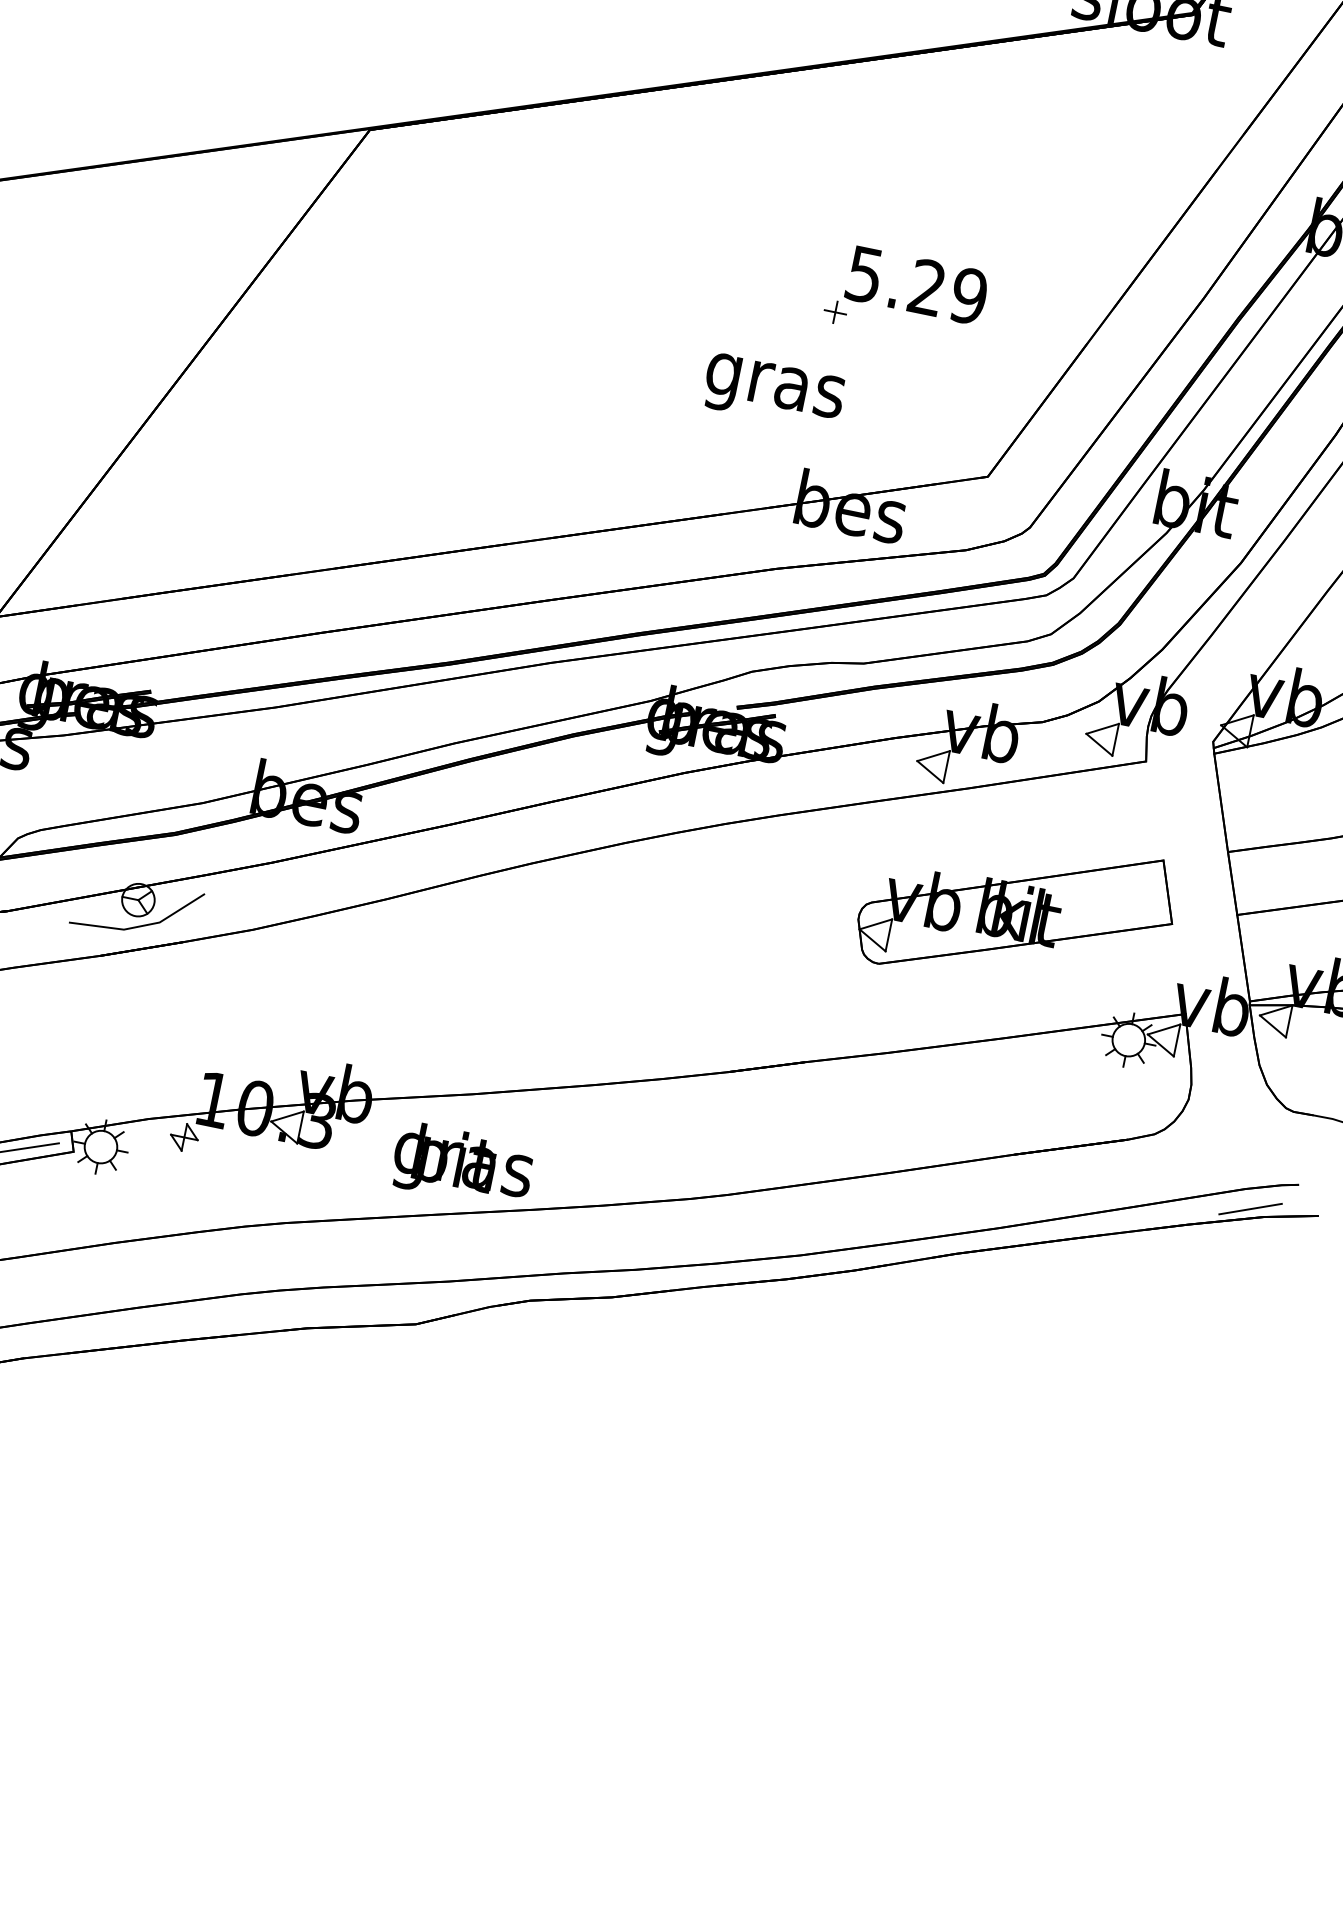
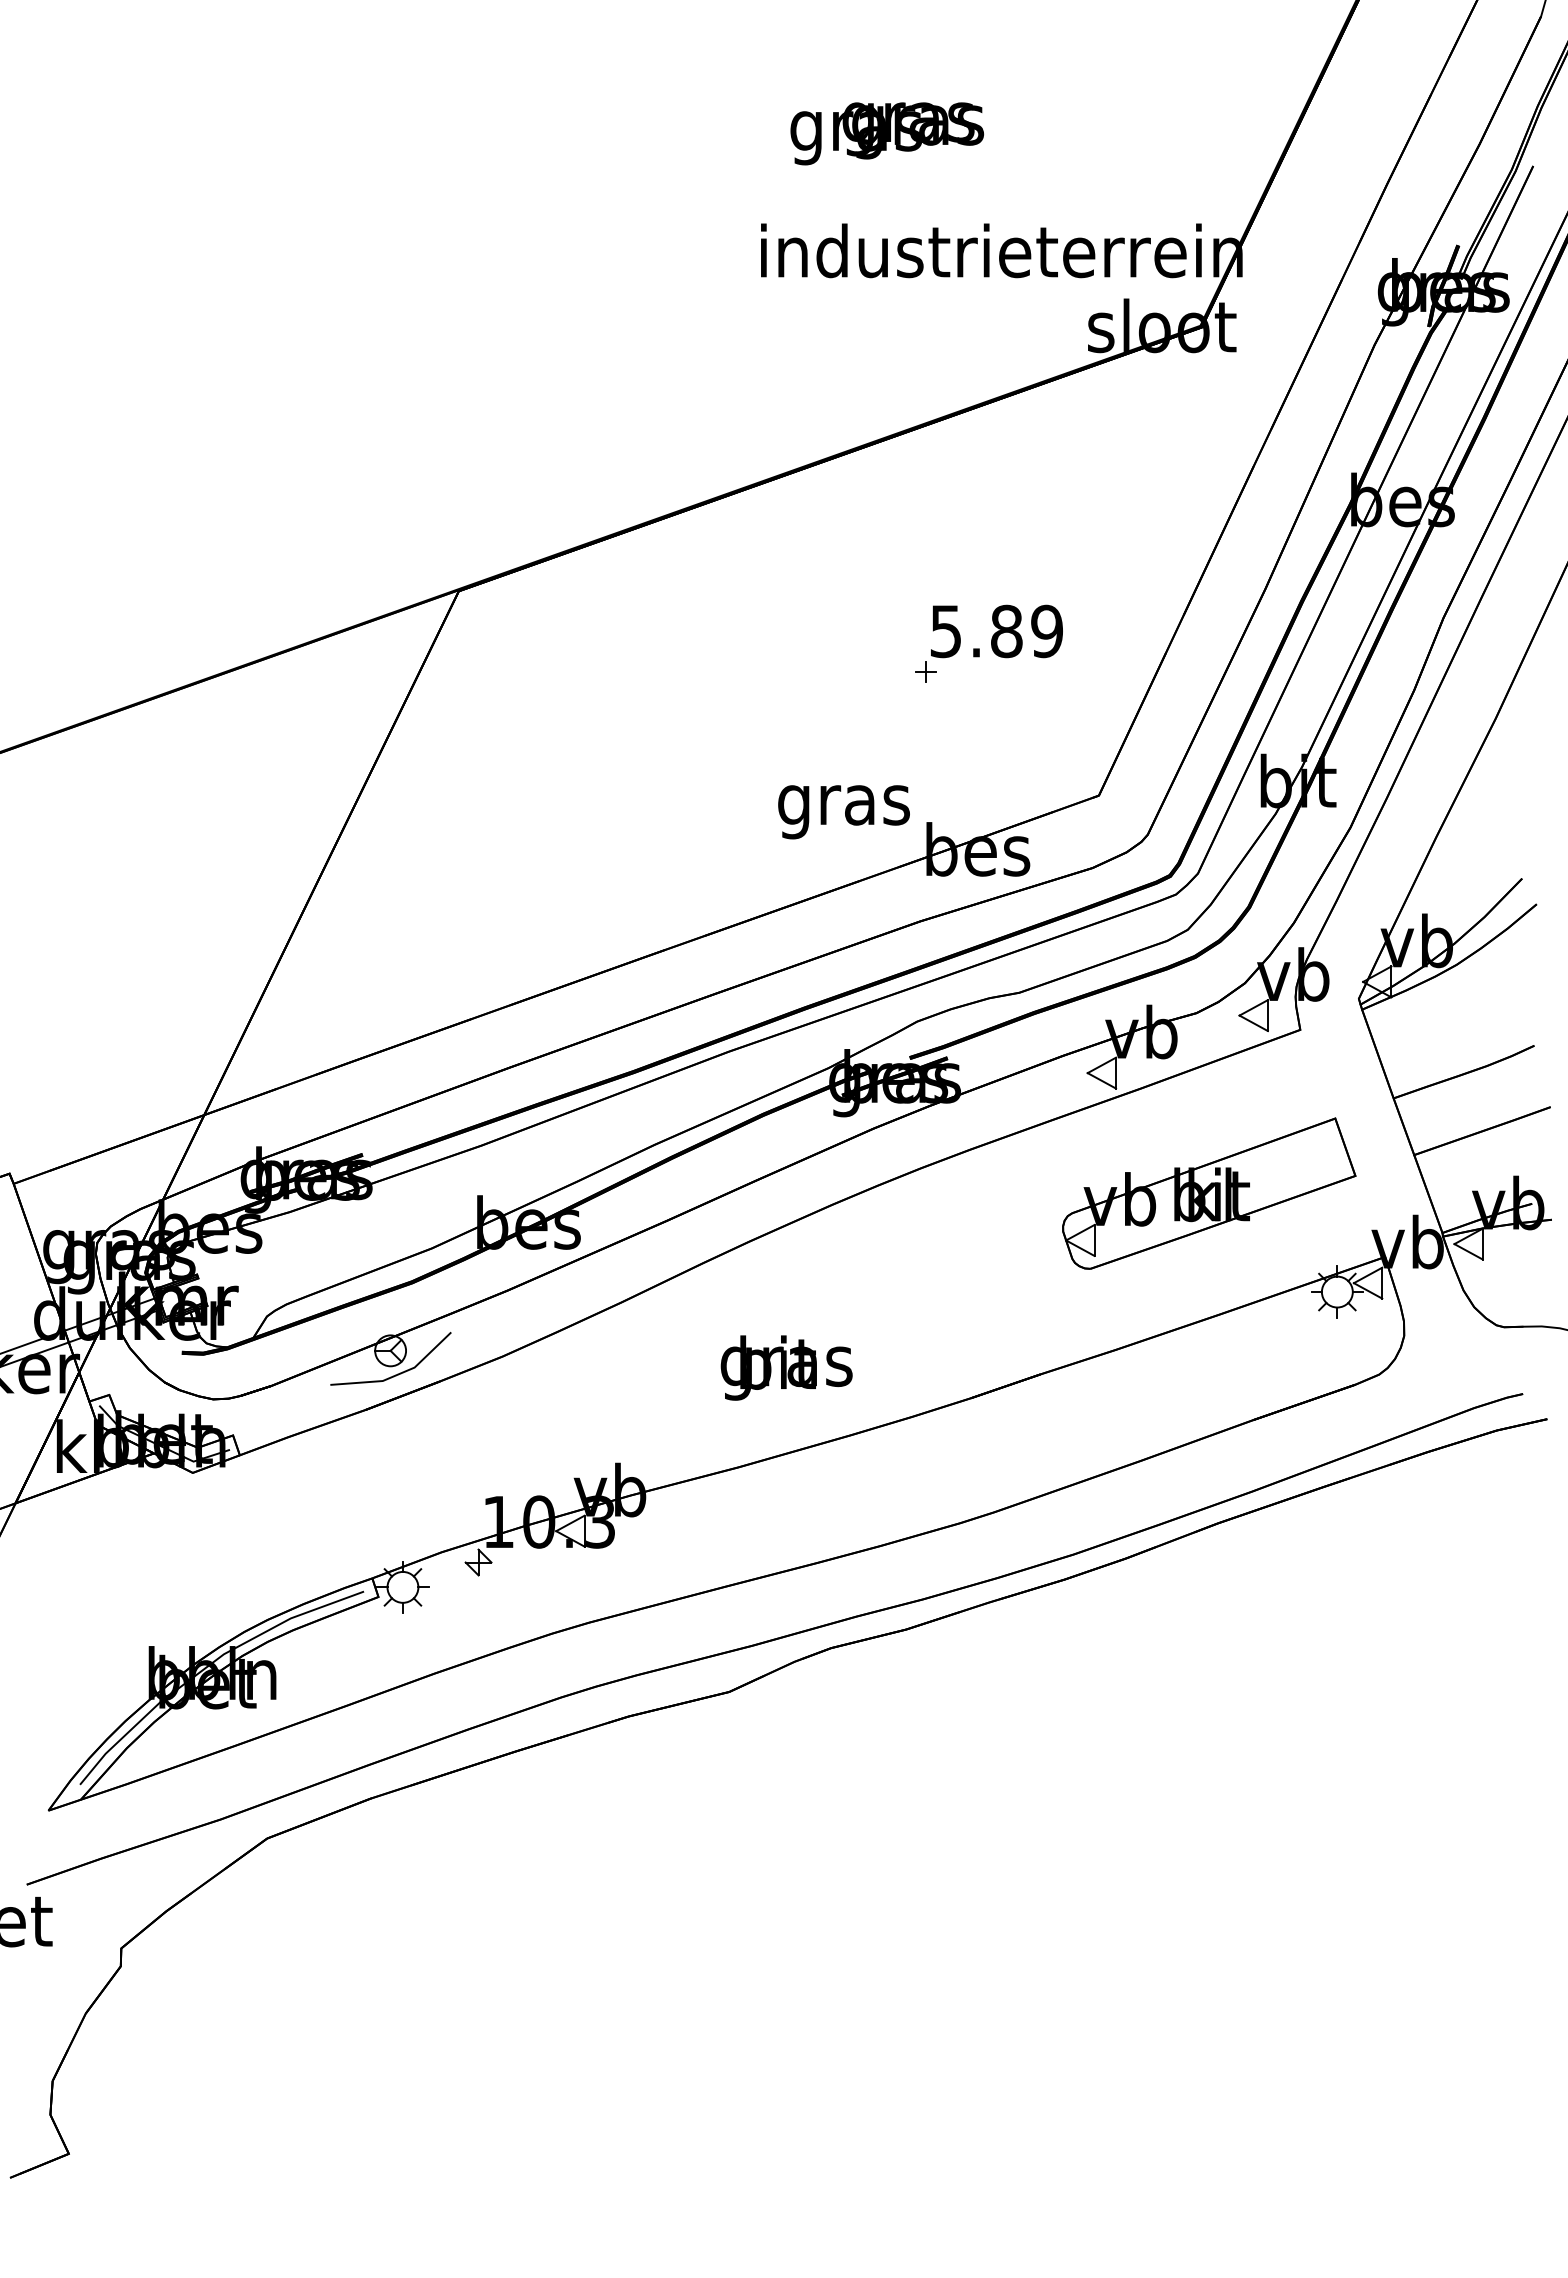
text: (927, 287) -> (1006, 631), 5.29 -> 5.89
text: (773, 392) -> (843, 812), moved
text: (462, 1165) -> (786, 1367), moved
line: (1250, 1208) -> (1482, 1425), removed

